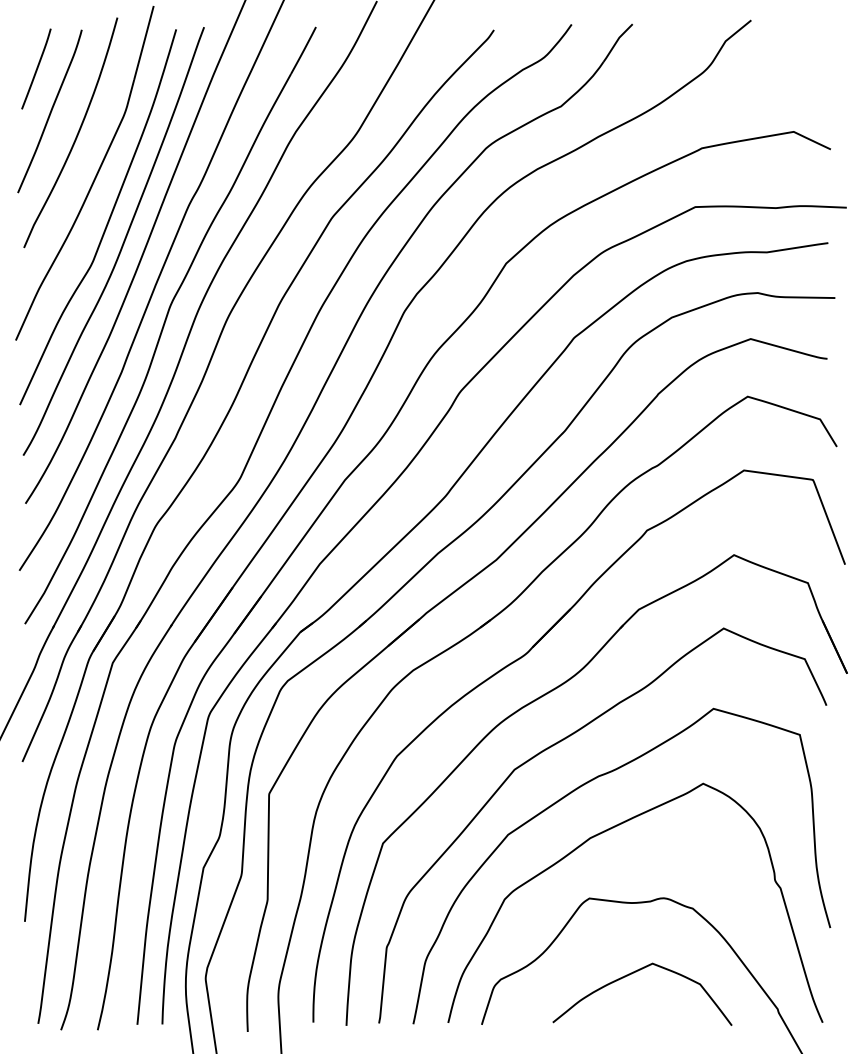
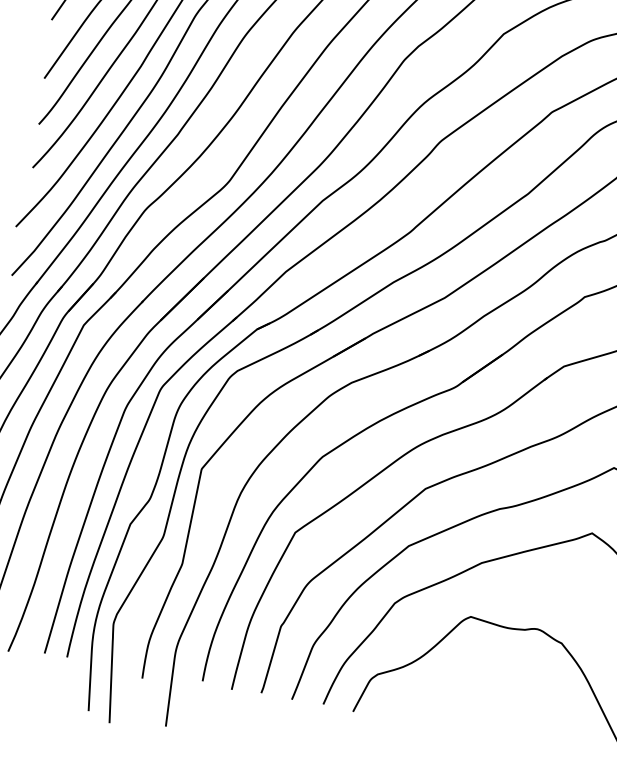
curve: (634, 973) -> (498, 691), removed

